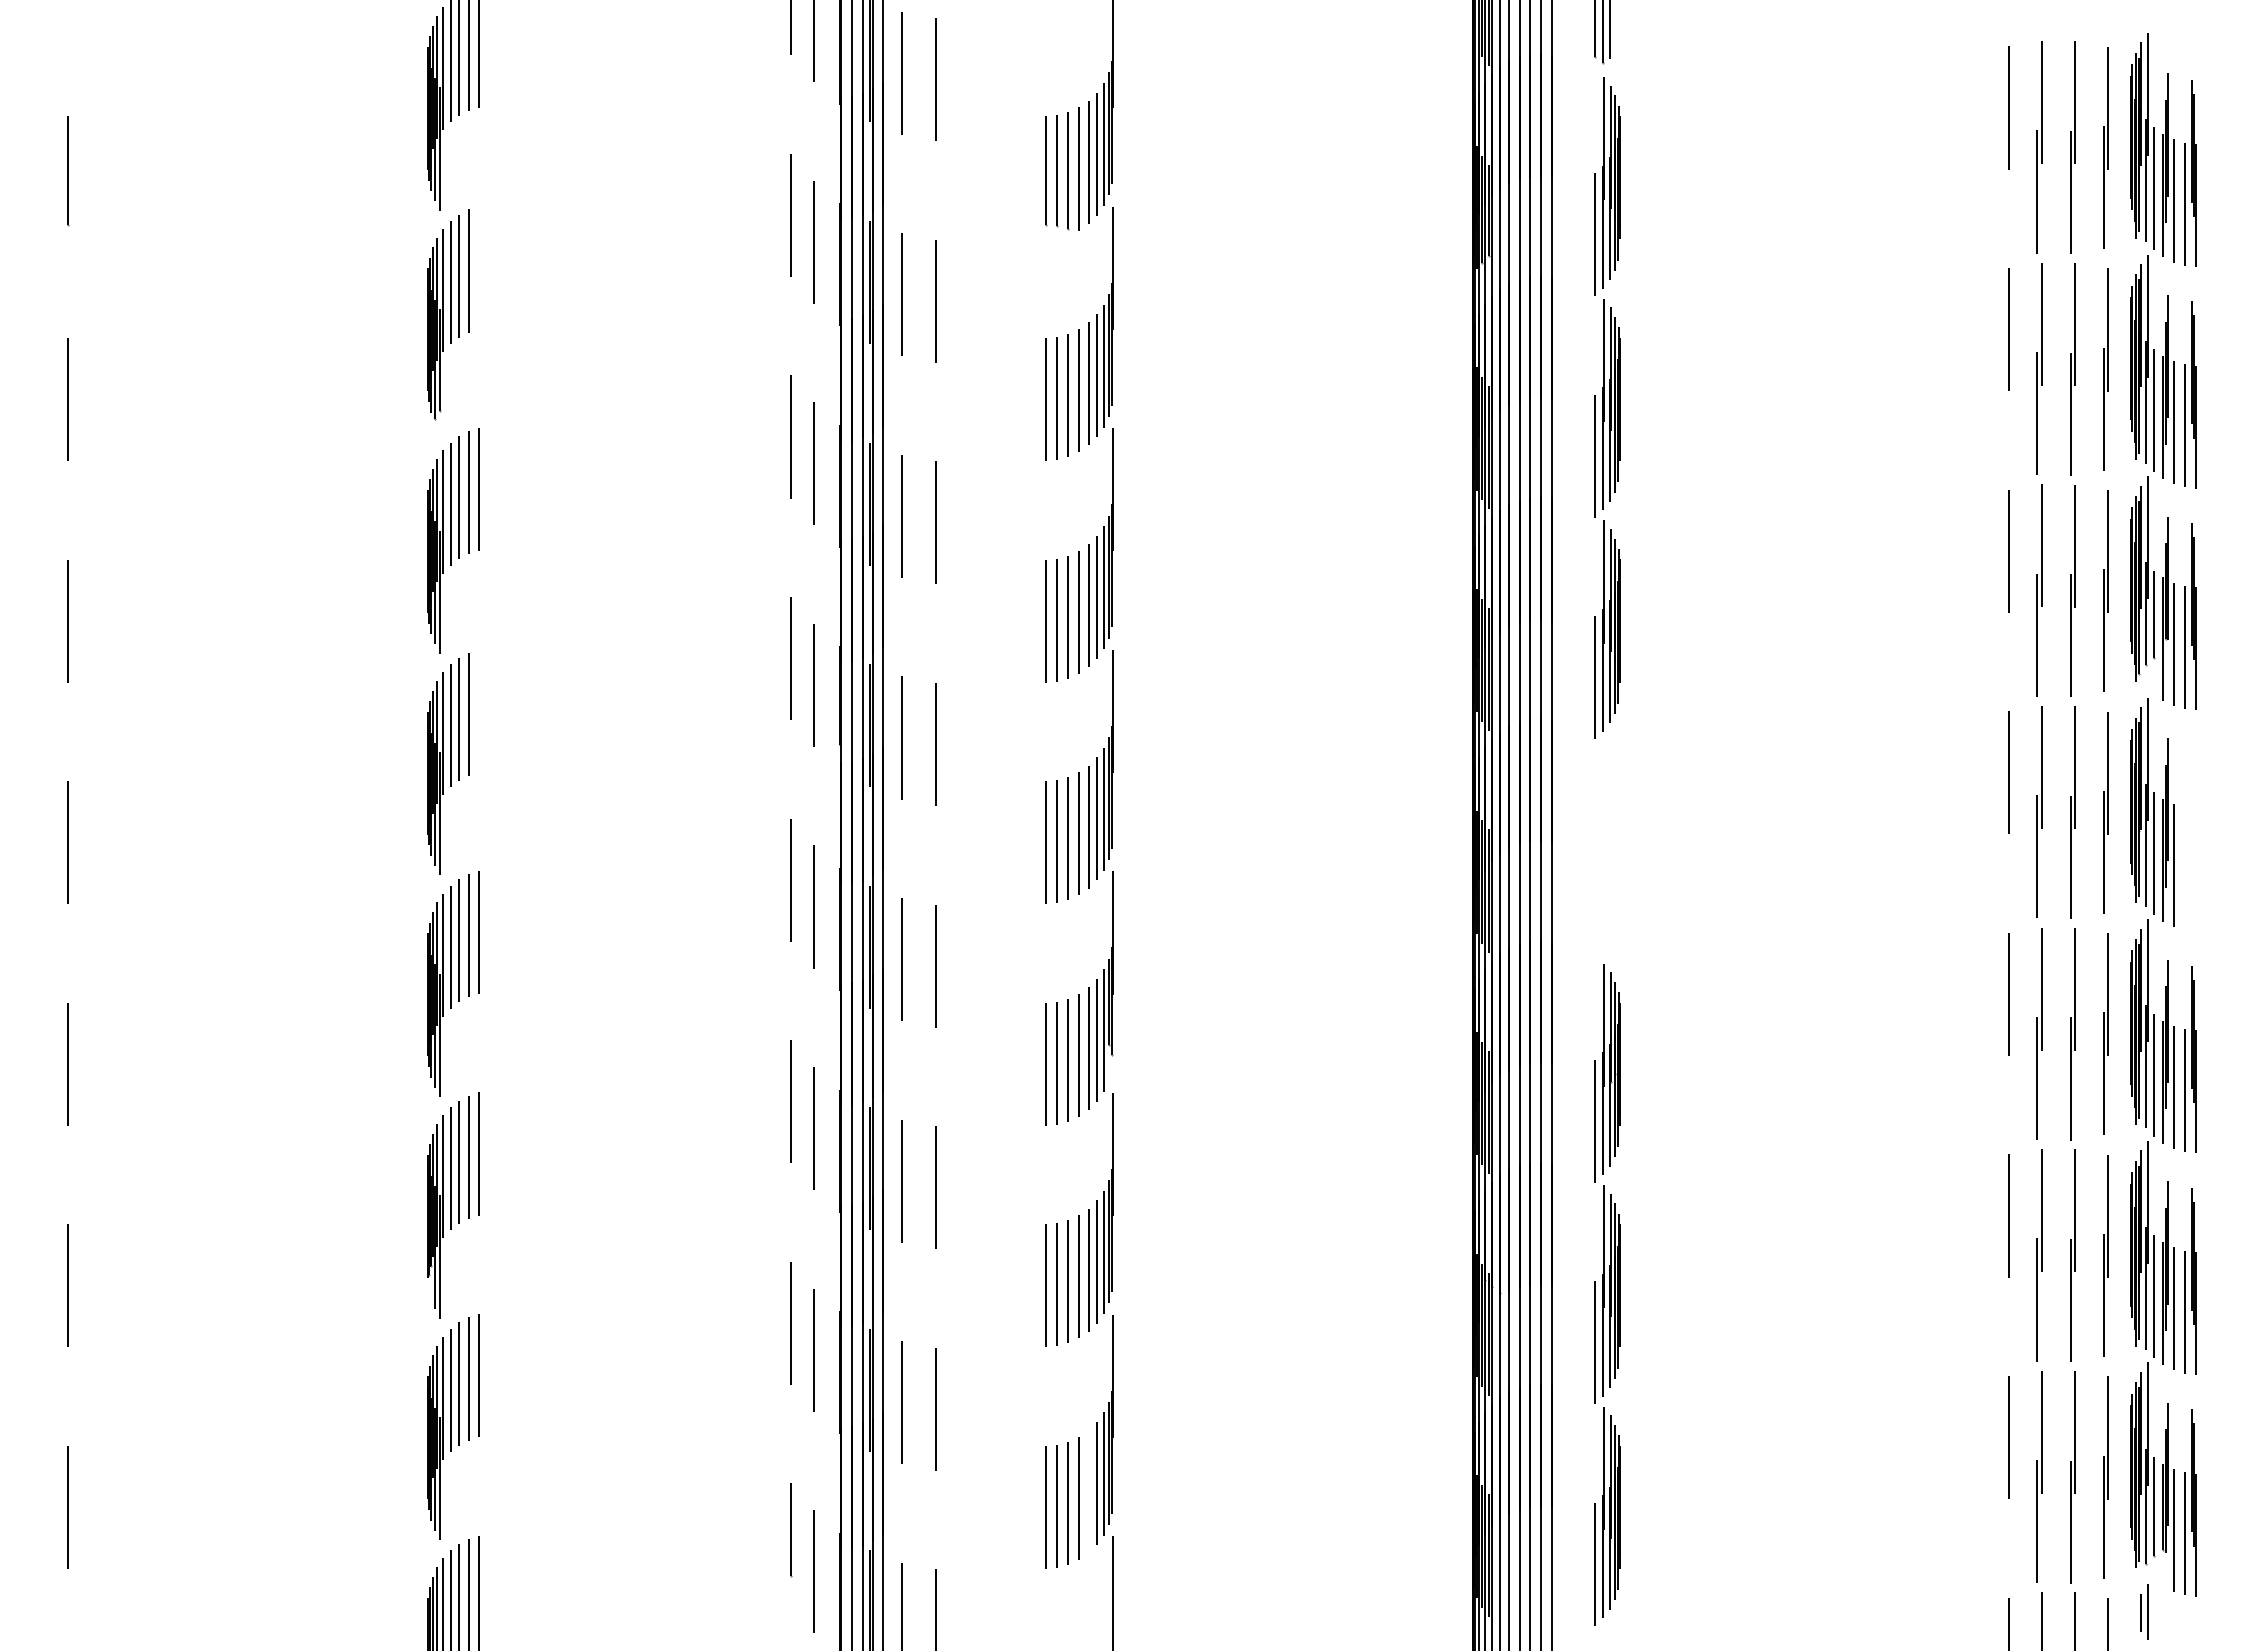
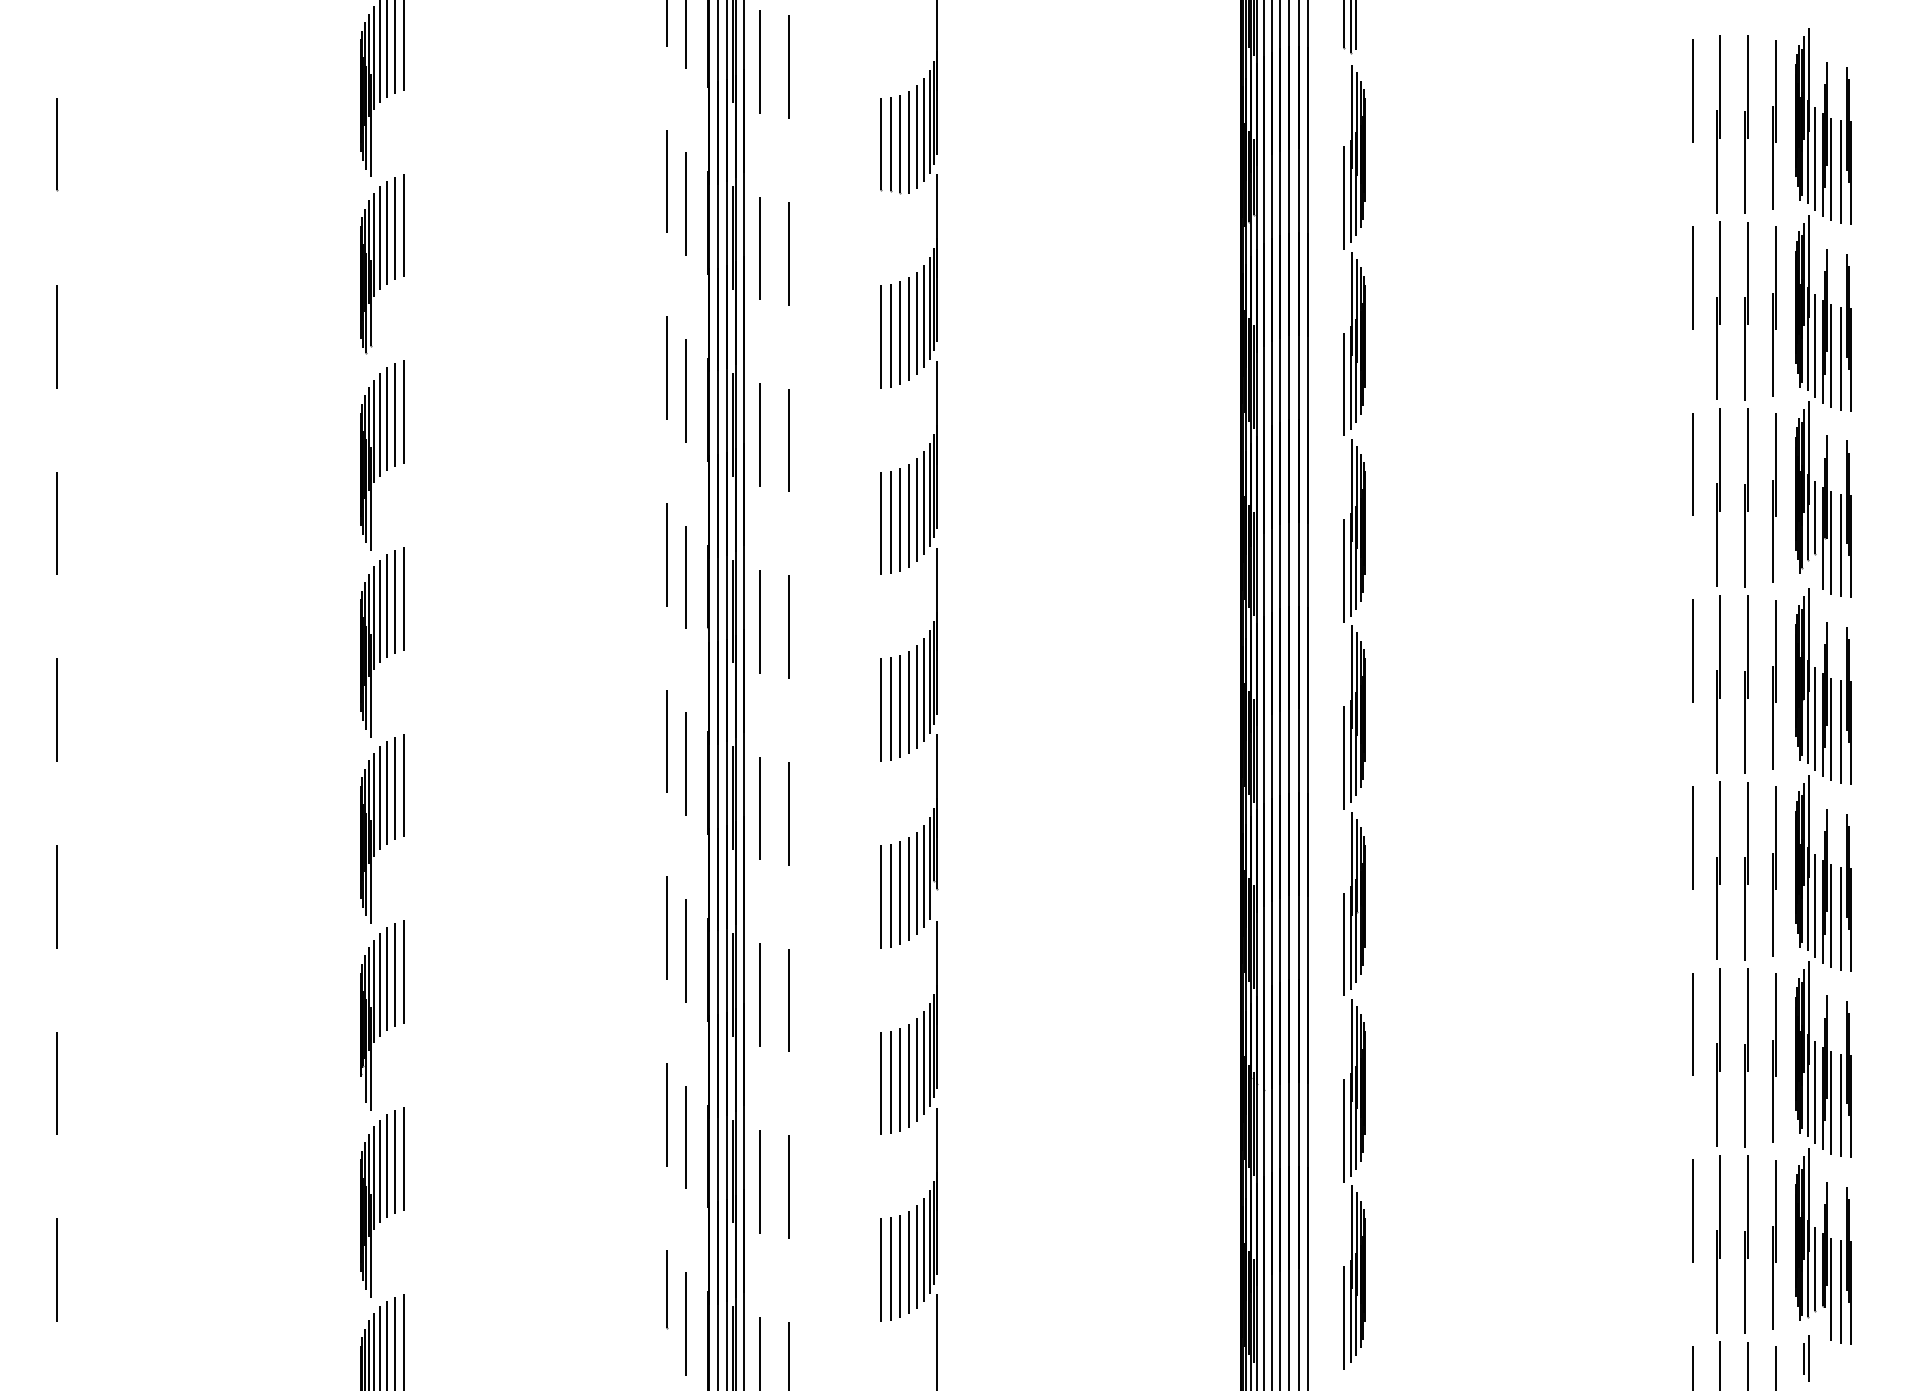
line: (479, 267) -> (404, 225), added
line: (479, 710) -> (404, 598), added
part: (2190, 837) -> (1845, 705), added
part: (1607, 851) -> (1354, 717), added
line: (1088, 1491) -> (917, 1256), added

